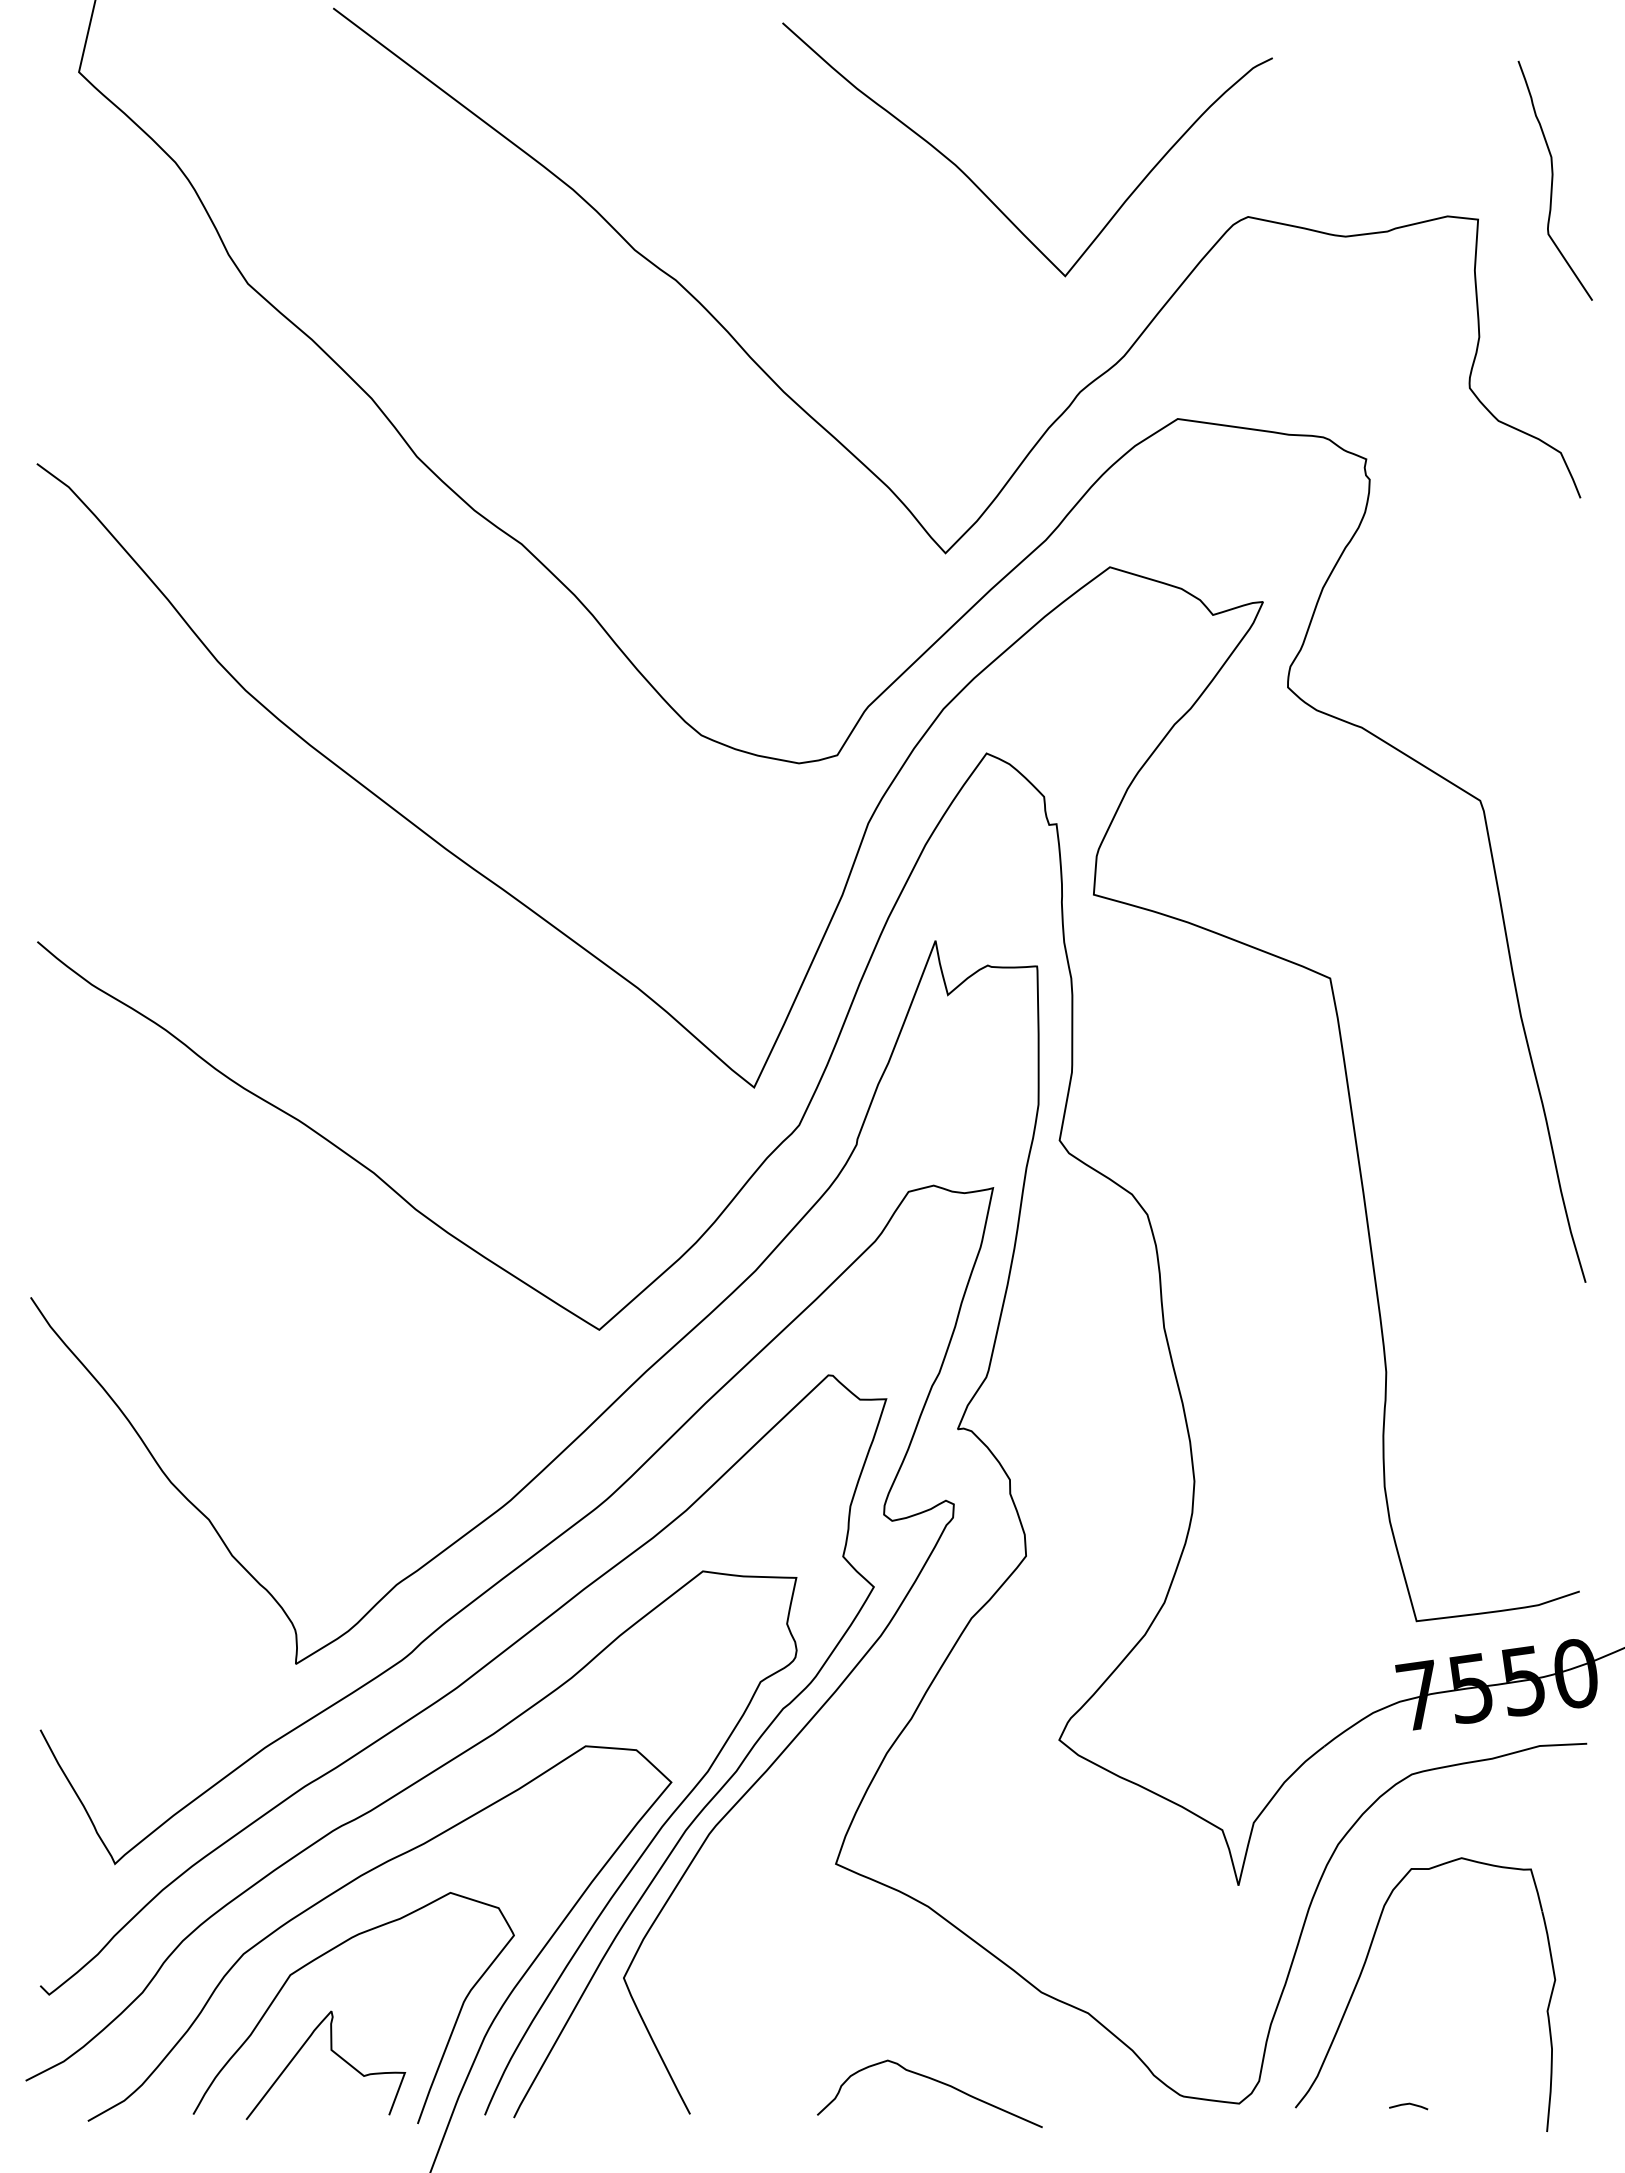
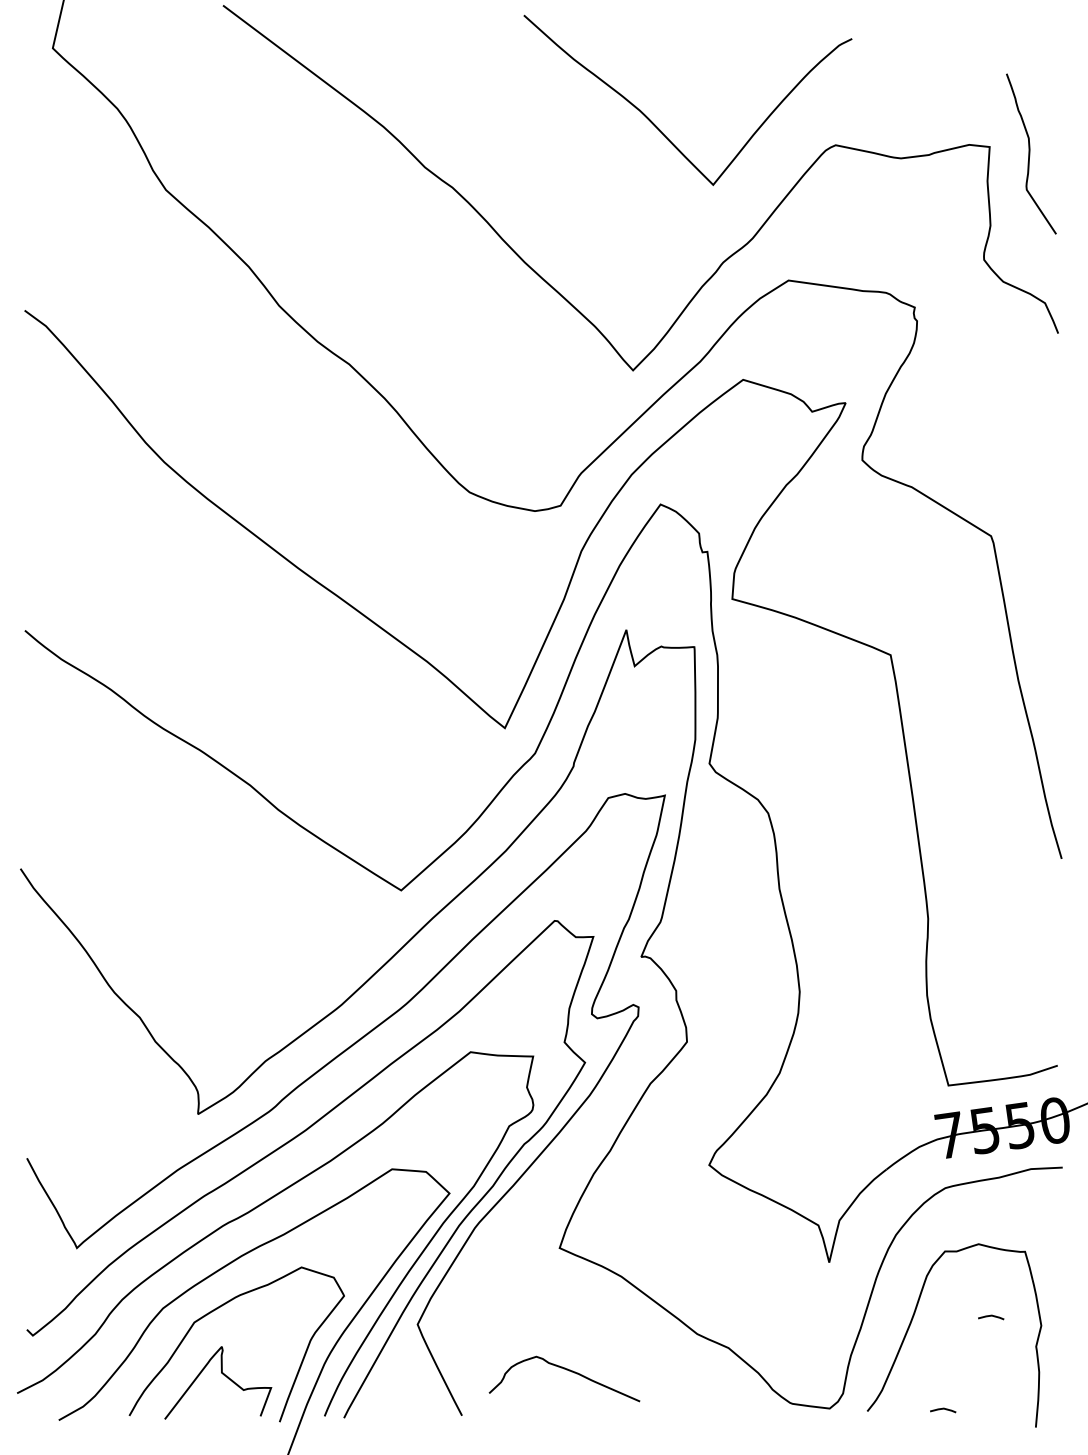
curve: (1553, 180) -> (1030, 153), moved
line: (1480, 1966) -> (991, 1316), added
curve: (932, 2081) -> (566, 1370), moved

